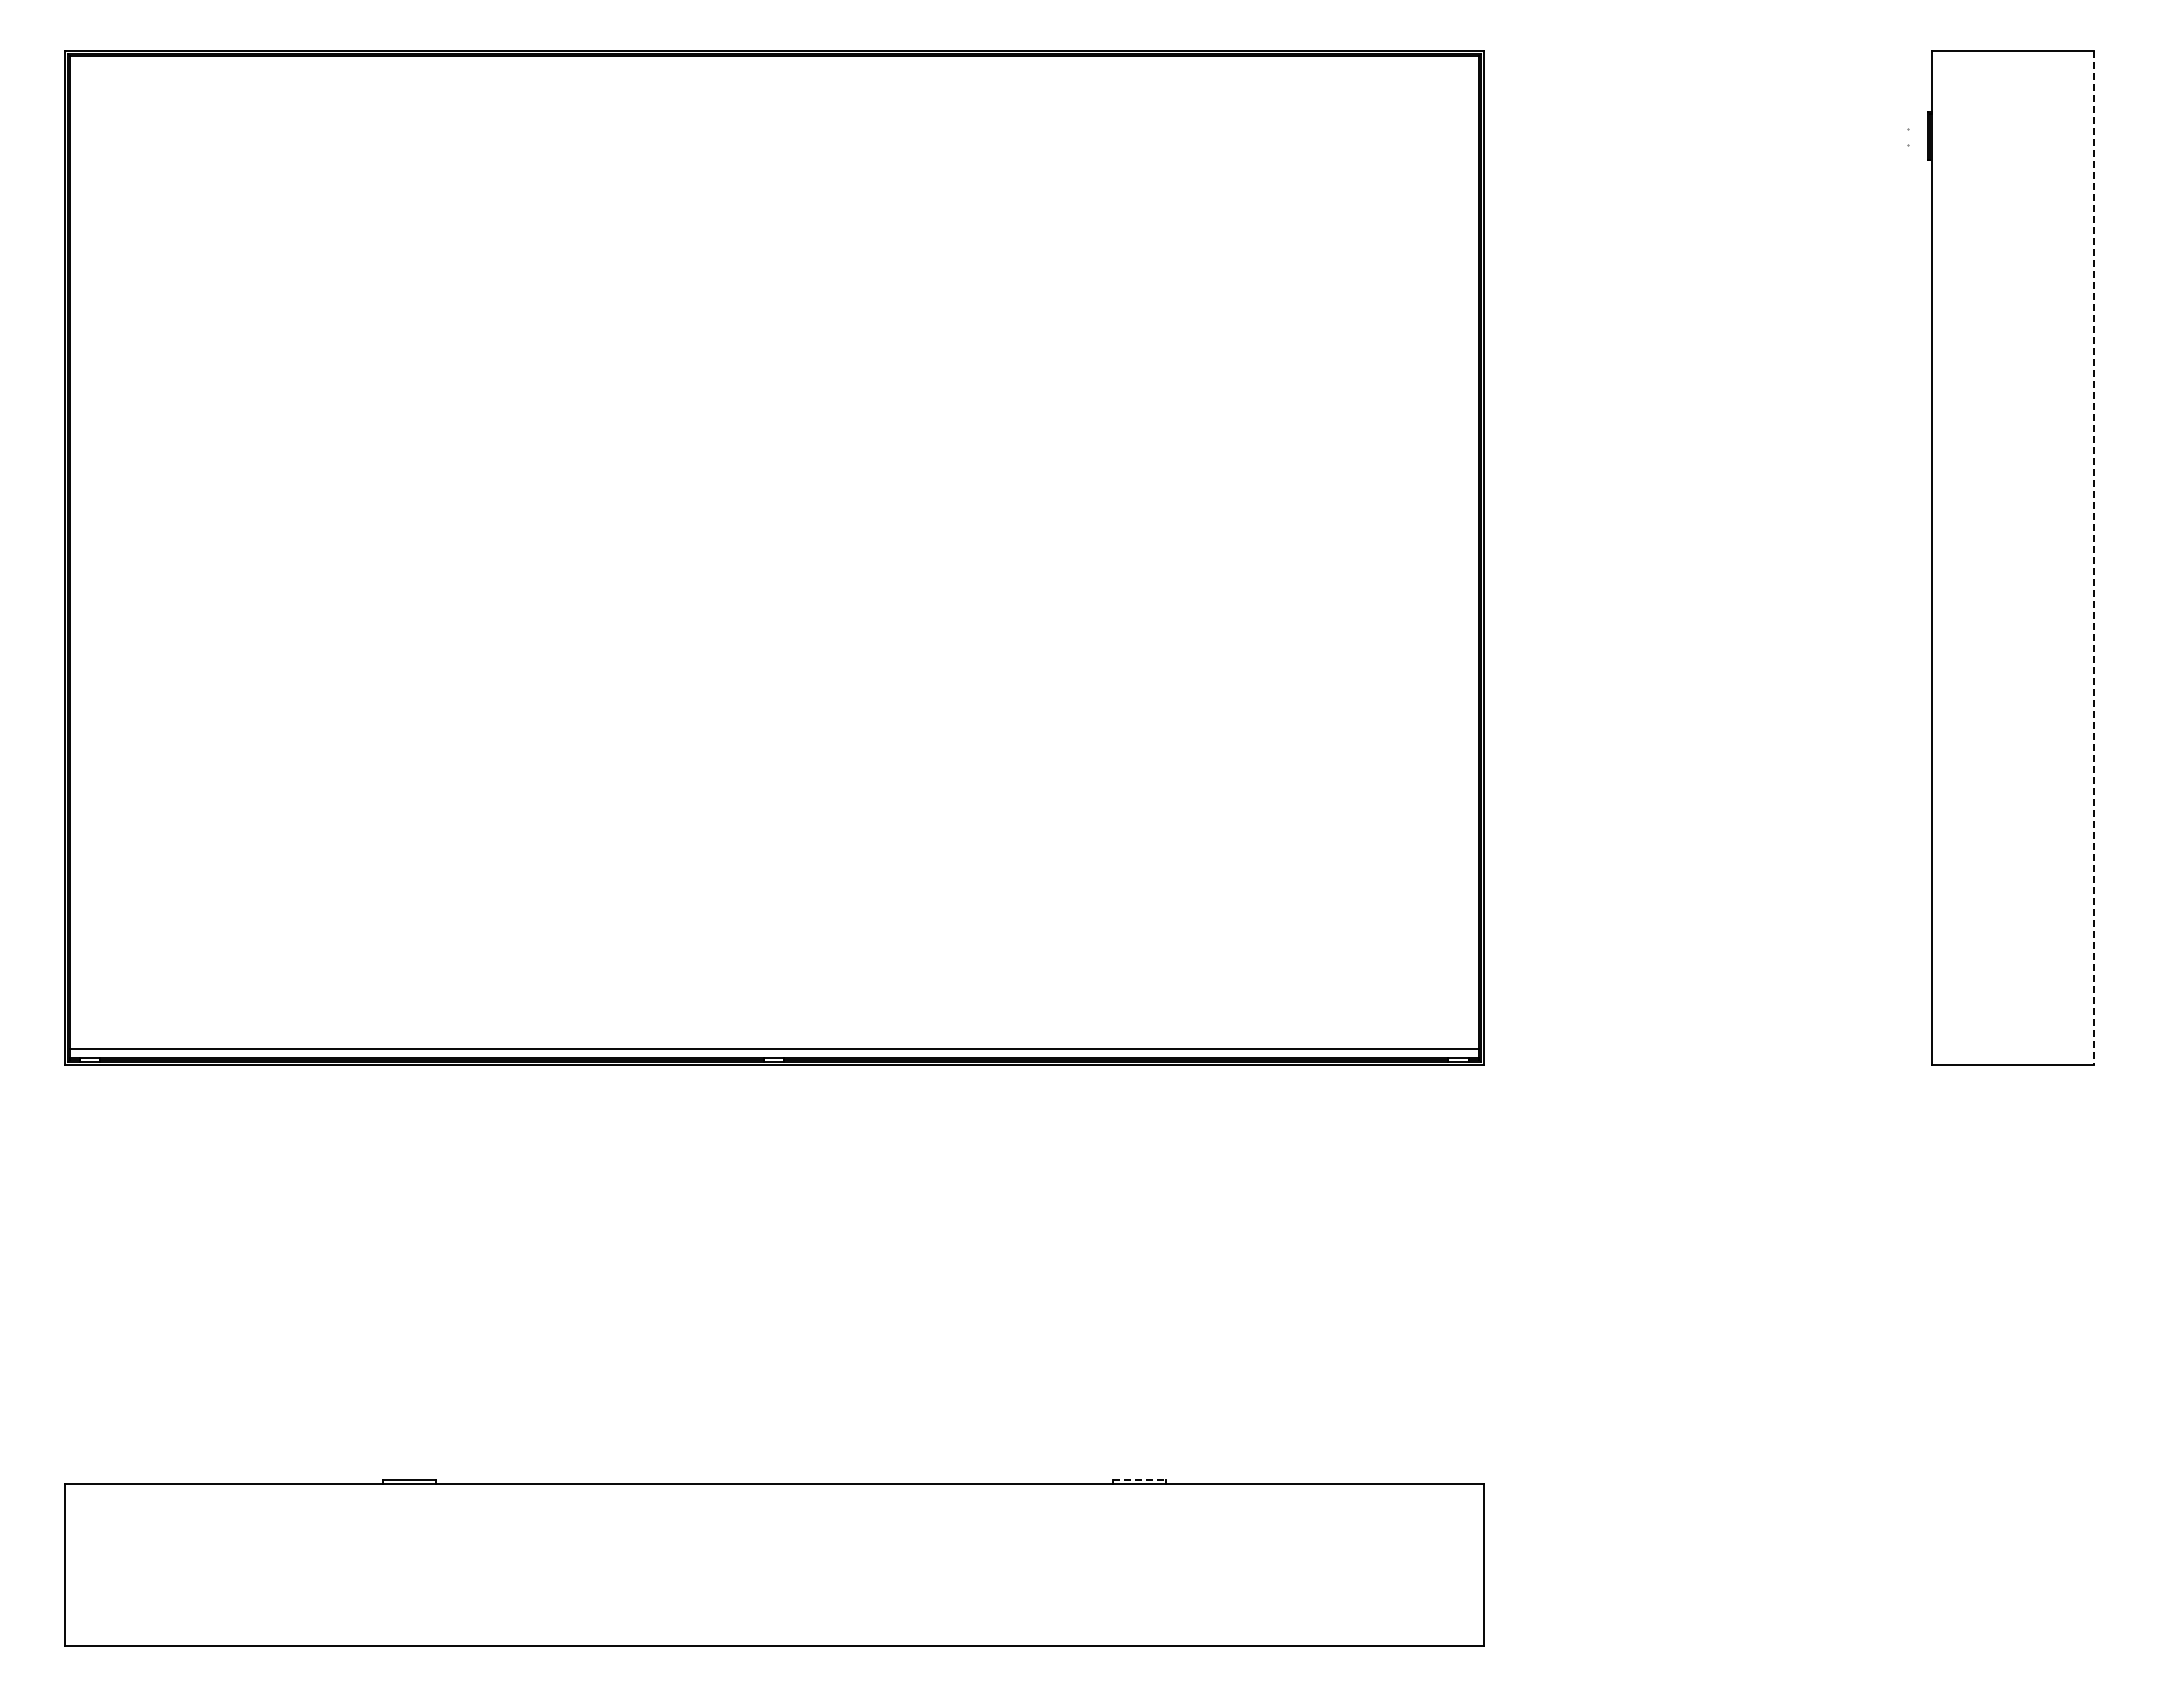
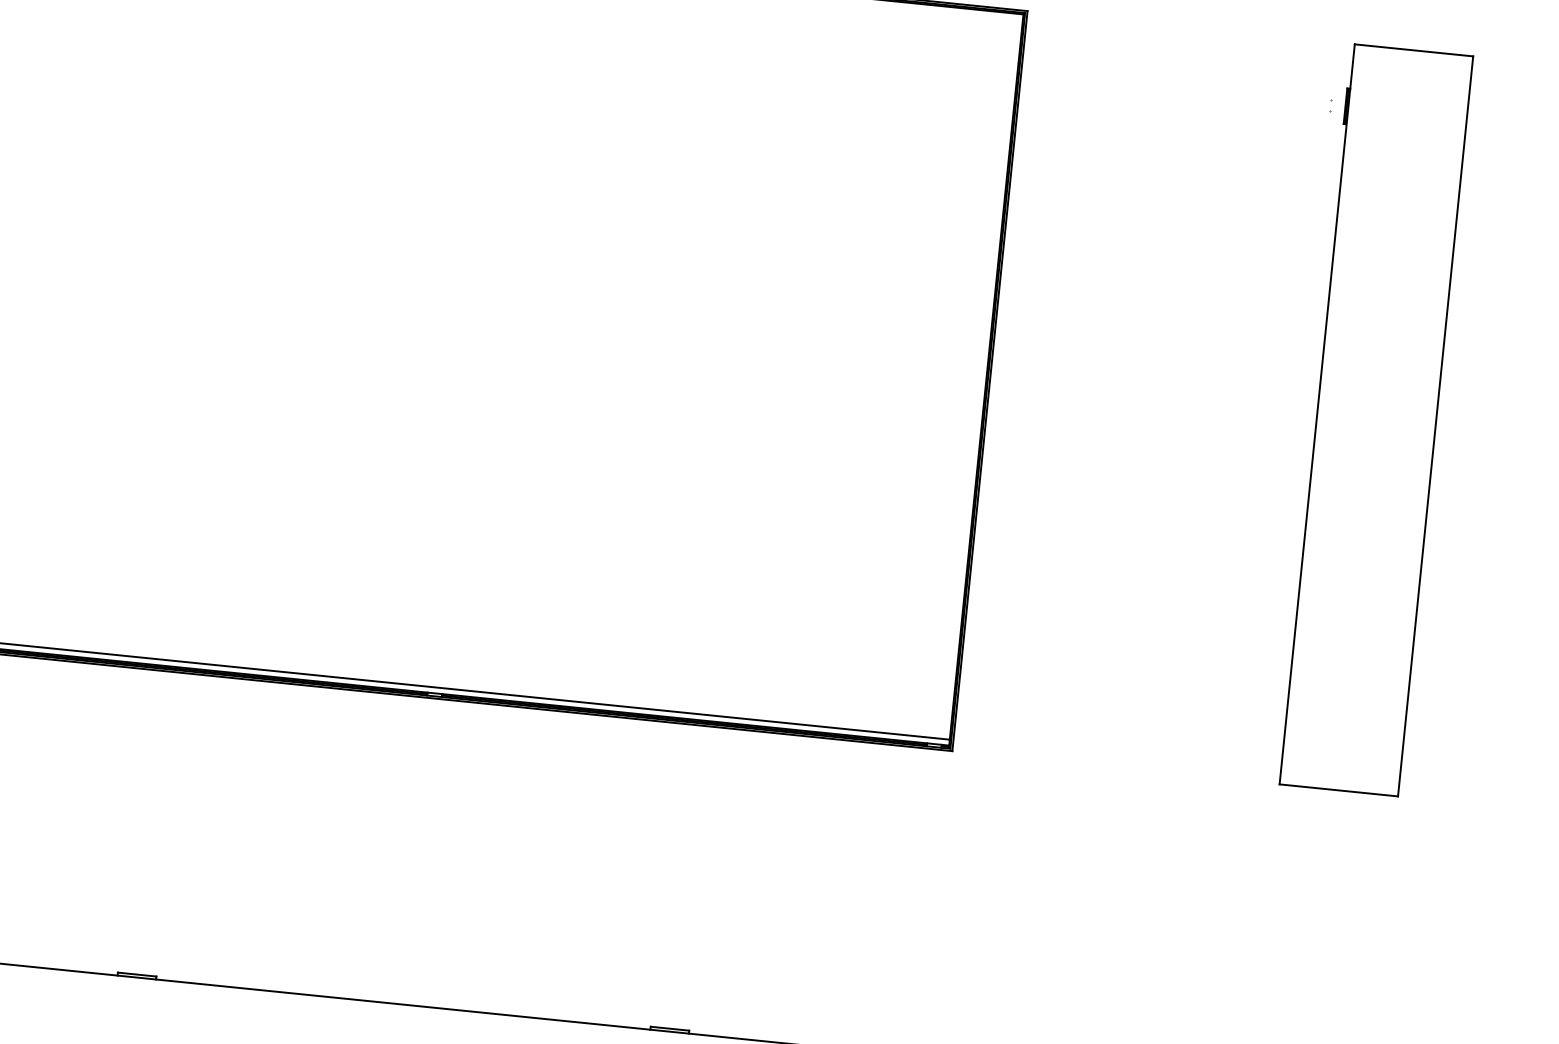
line: (2094, 557) -> (1435, 426), dashed -> solid
line: (1139, 1479) -> (670, 1028), dashed -> solid

